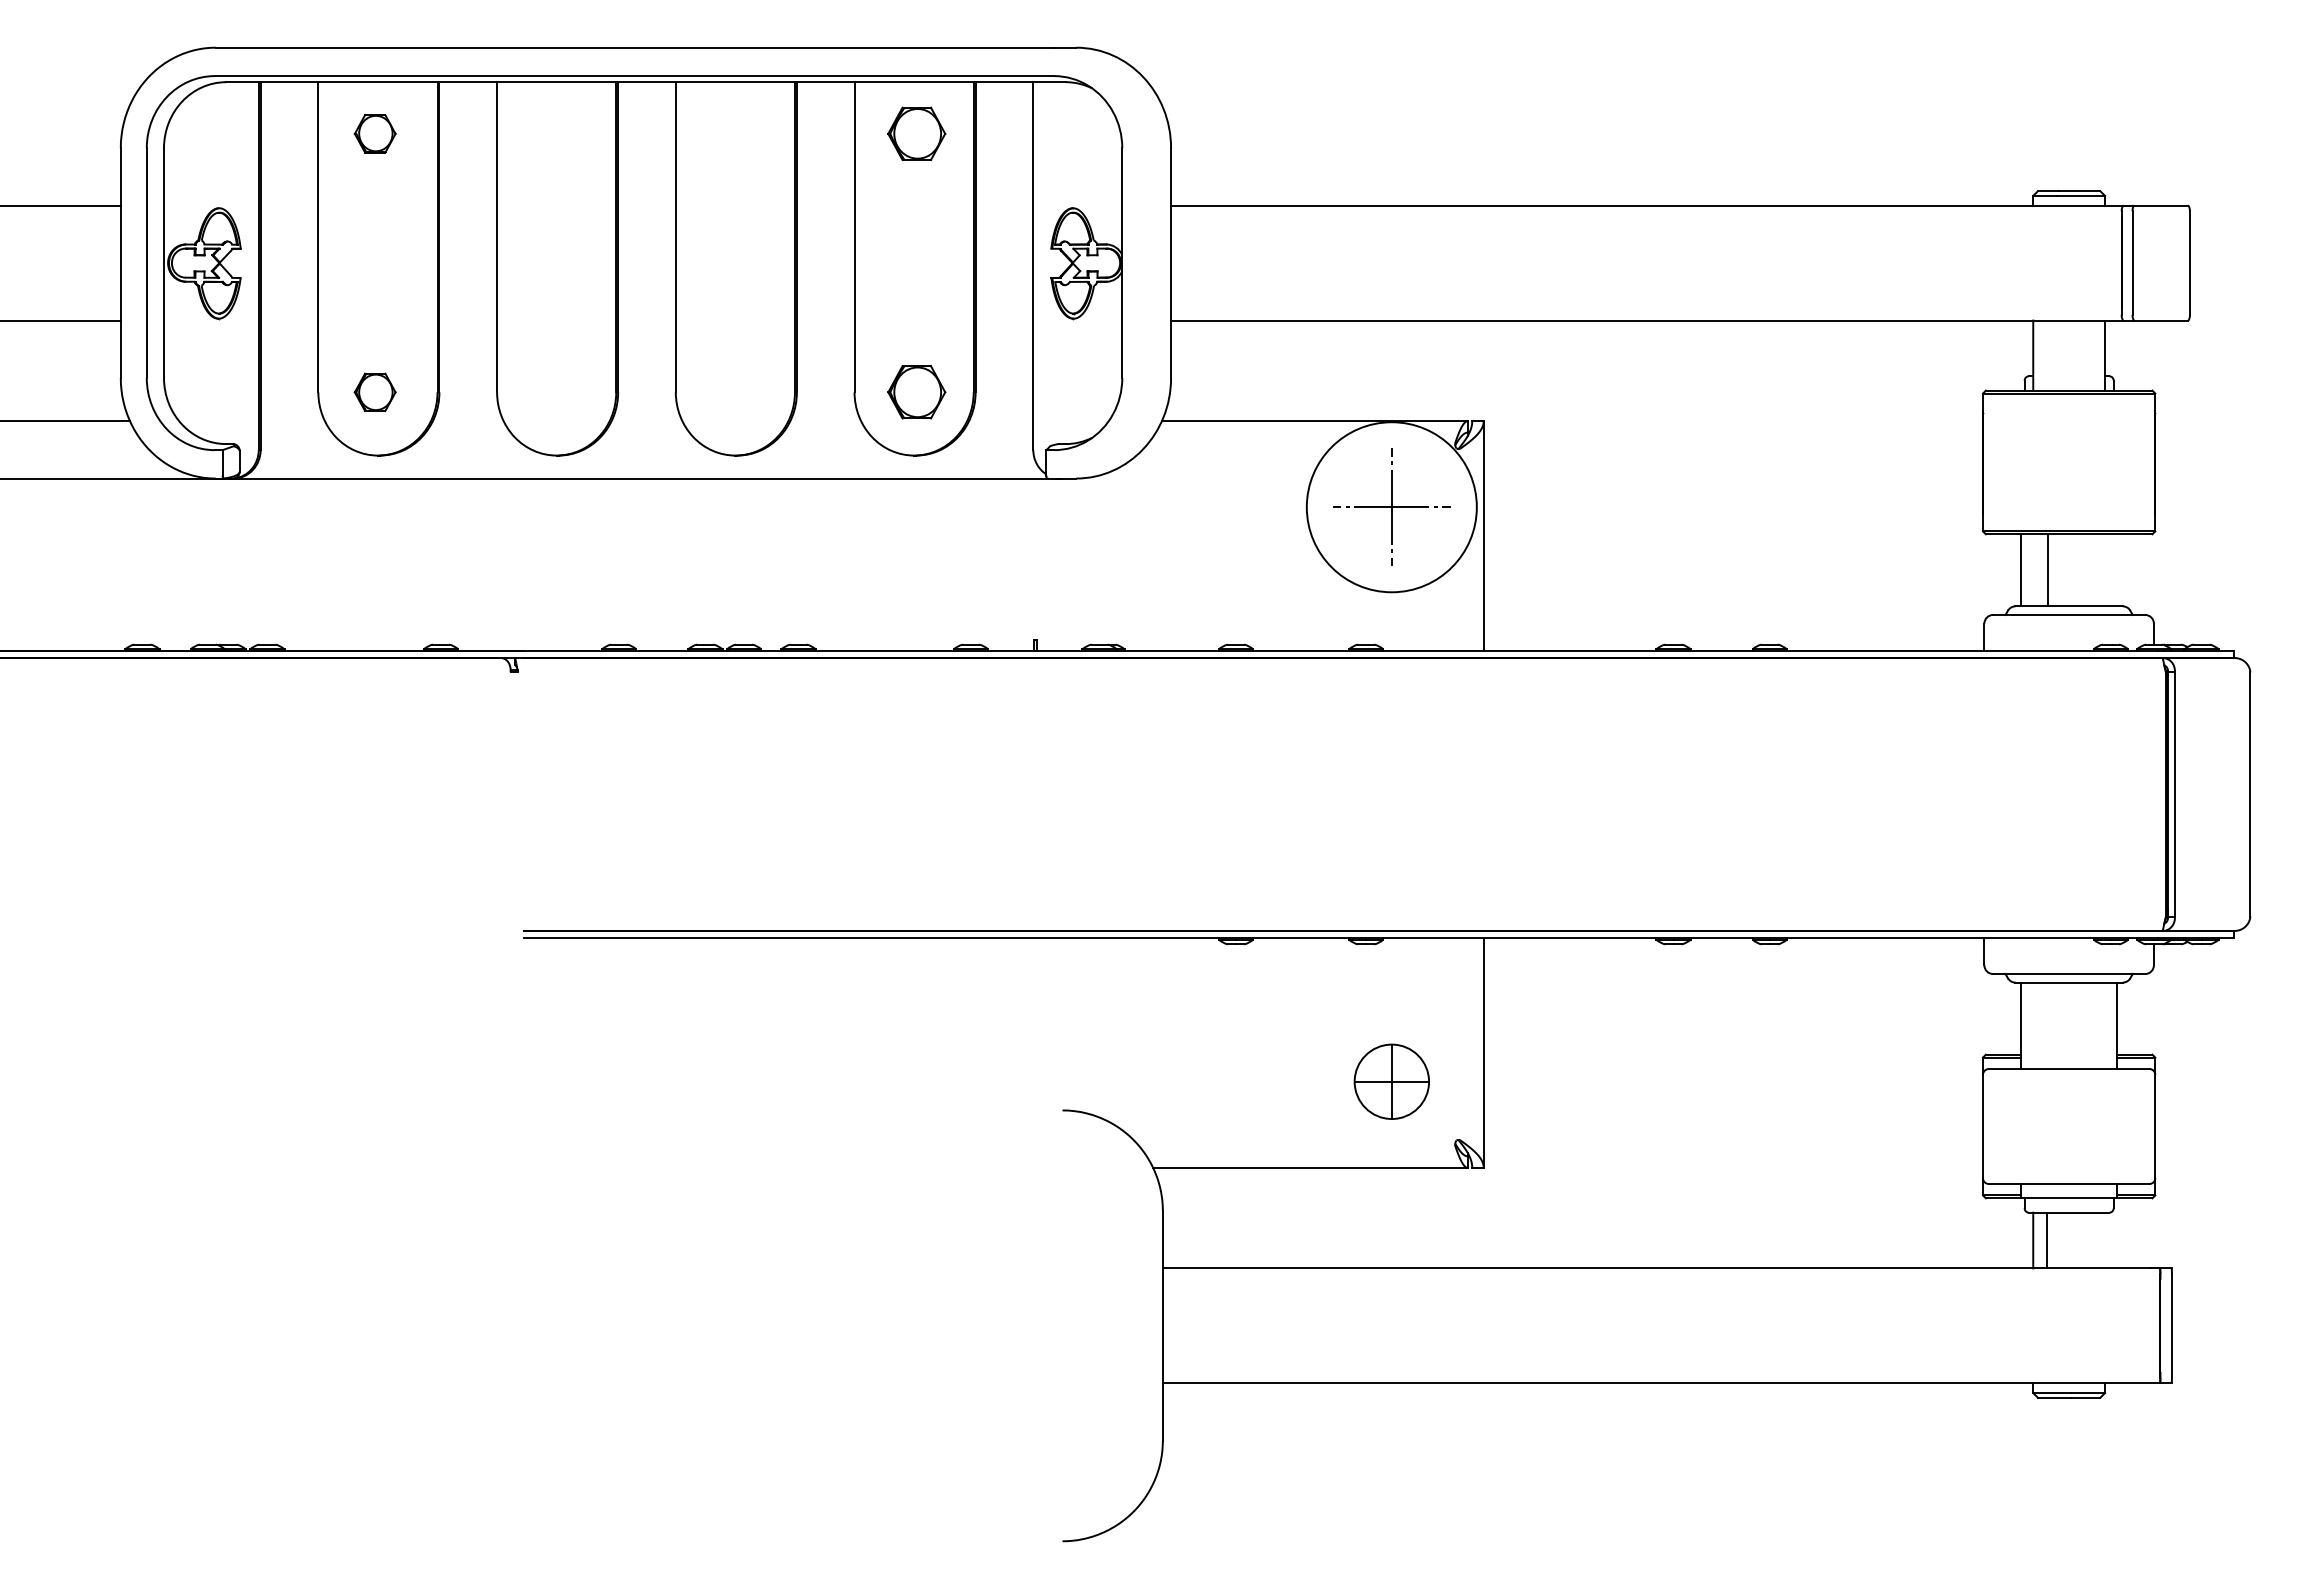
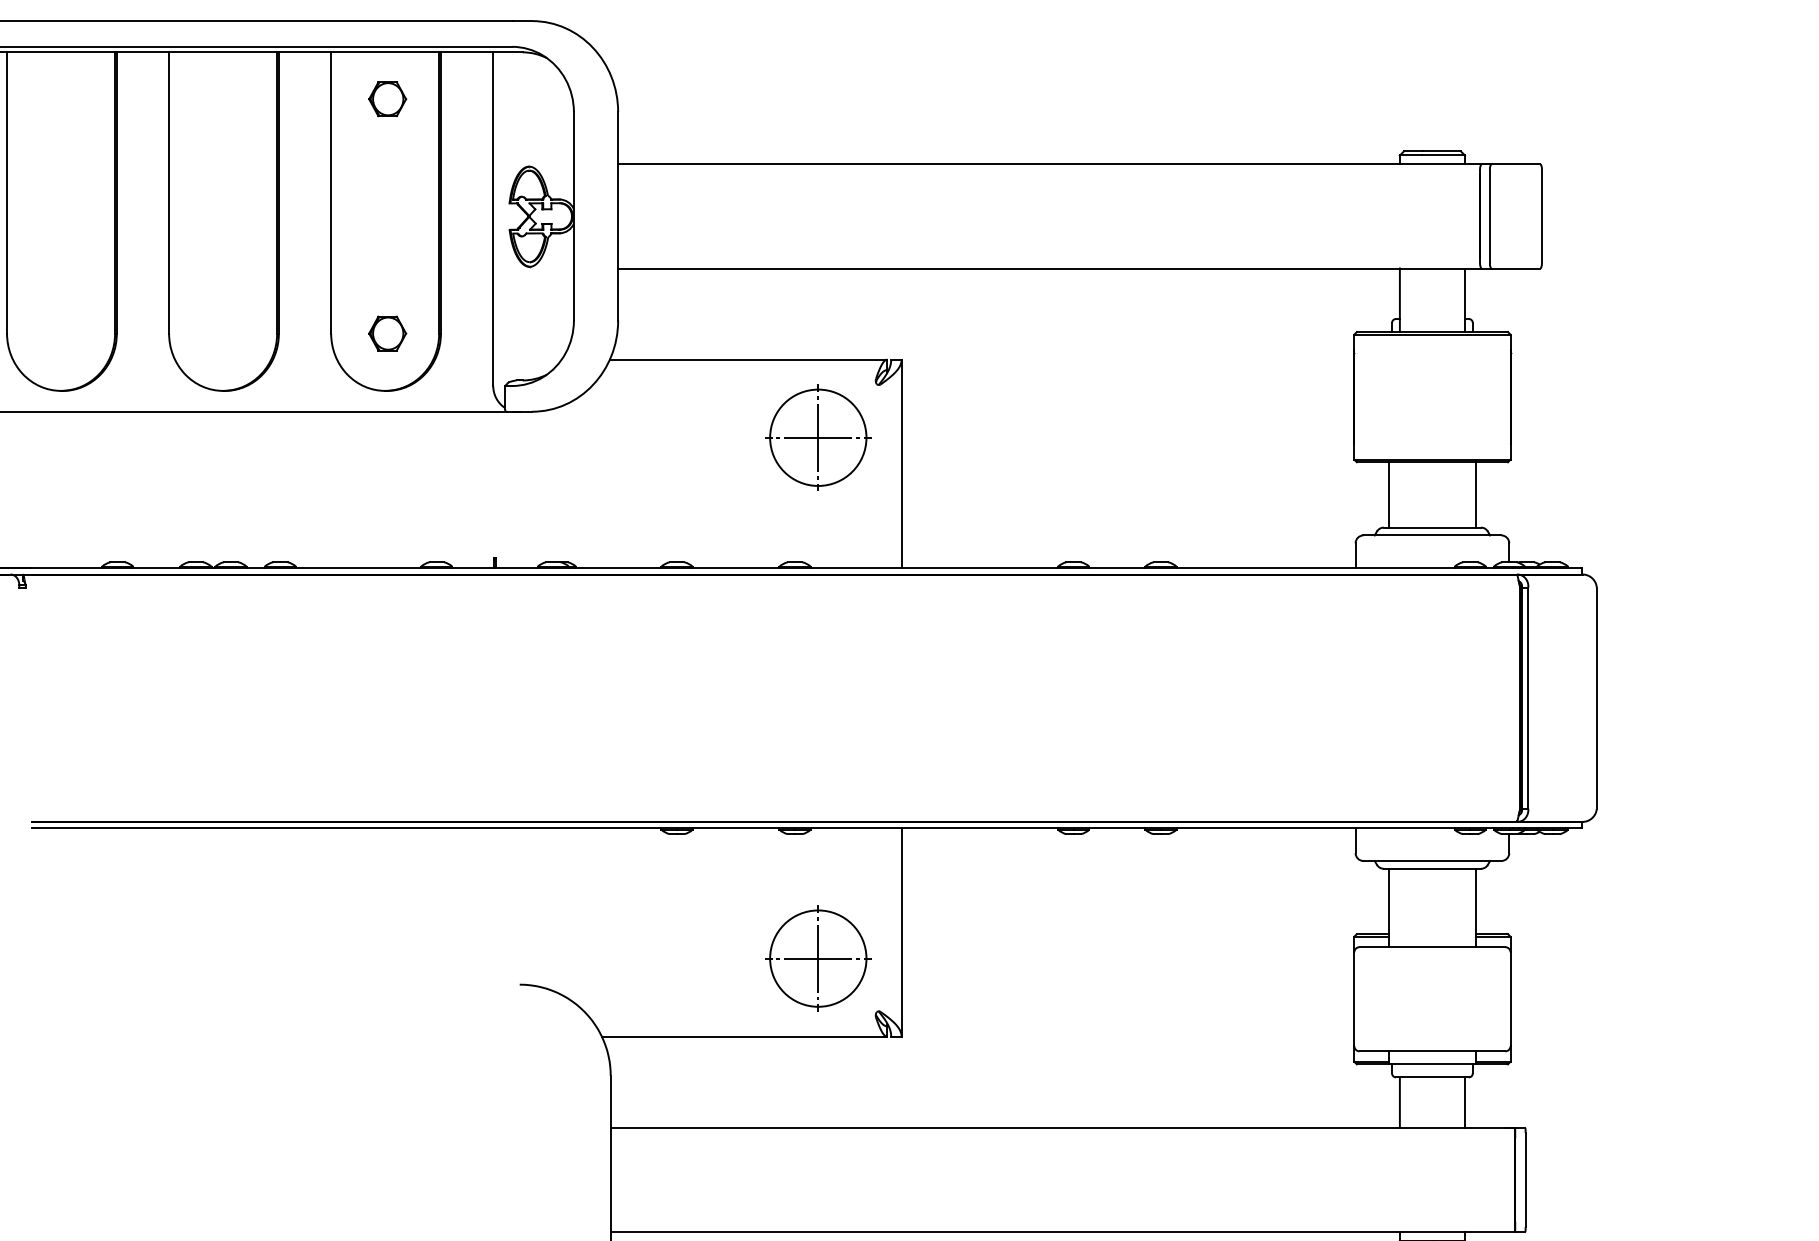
part: (916, 133) -> (387, 98), size x0.71
part: (916, 392) -> (387, 333), size x0.71
circle: (1391, 507) -> (818, 437), size x0.62
line: (2048, 570) -> (1476, 495), moved
part: (1391, 1081) -> (818, 958), size x1.43
line: (2047, 1240) -> (1465, 1102), moved

